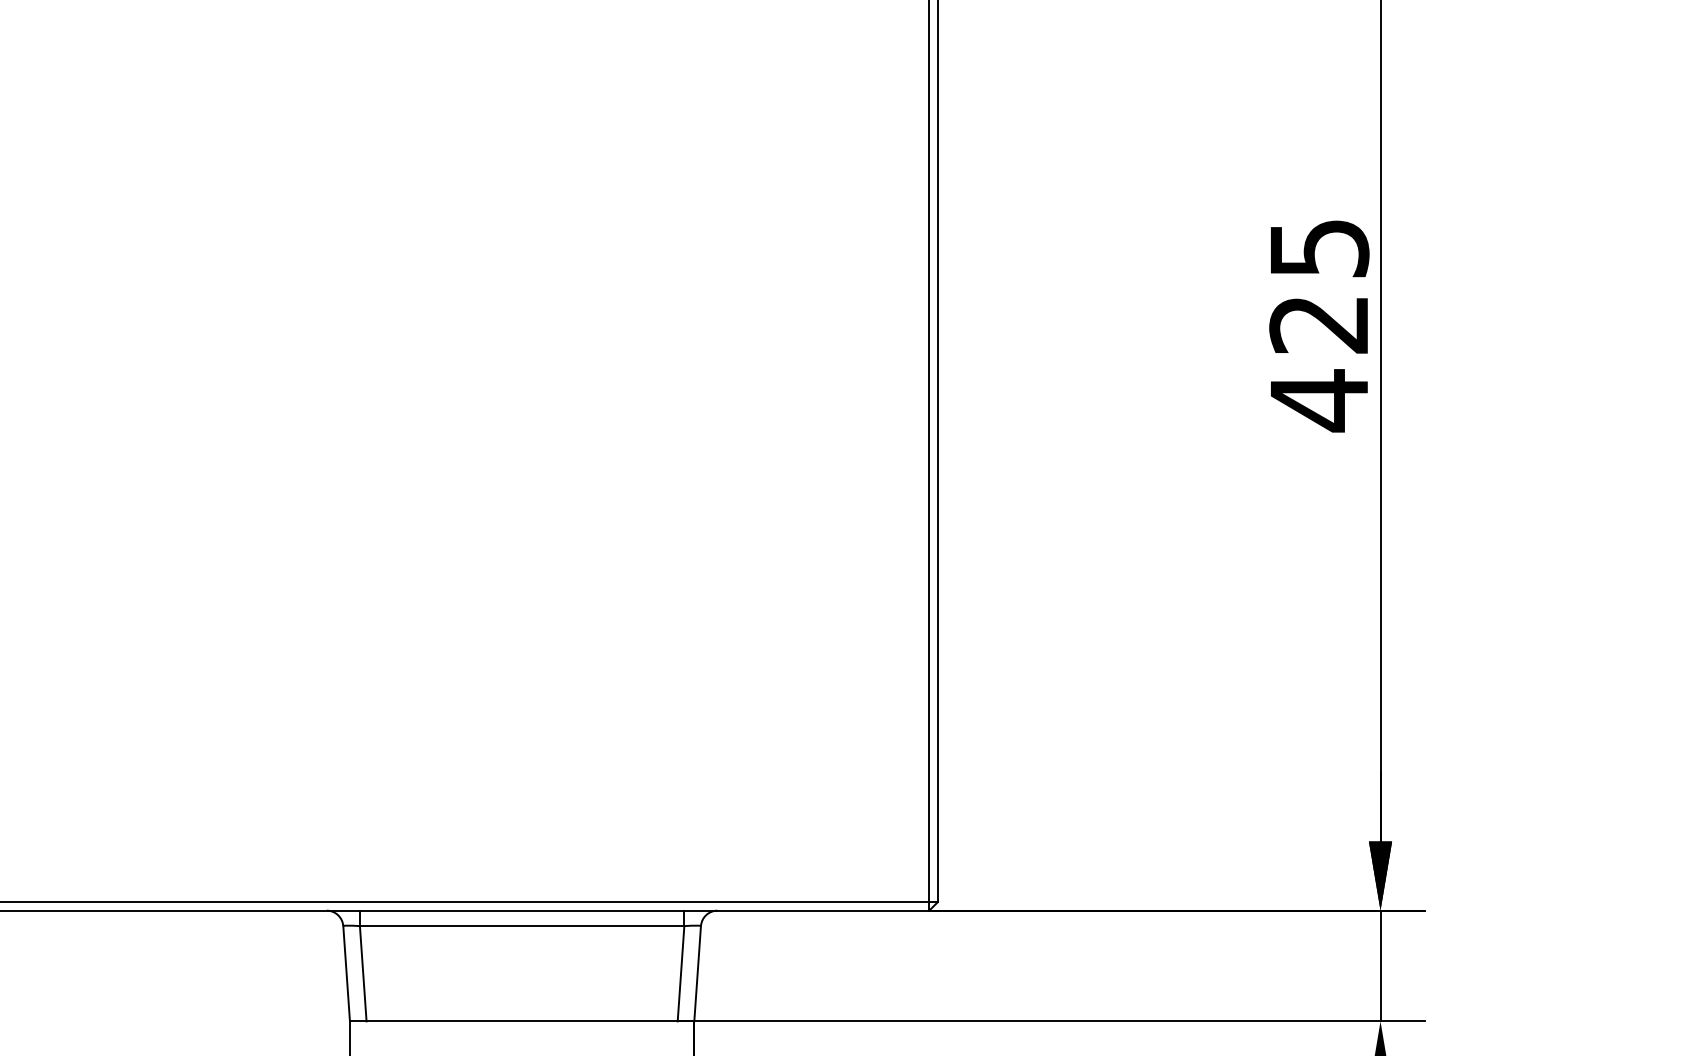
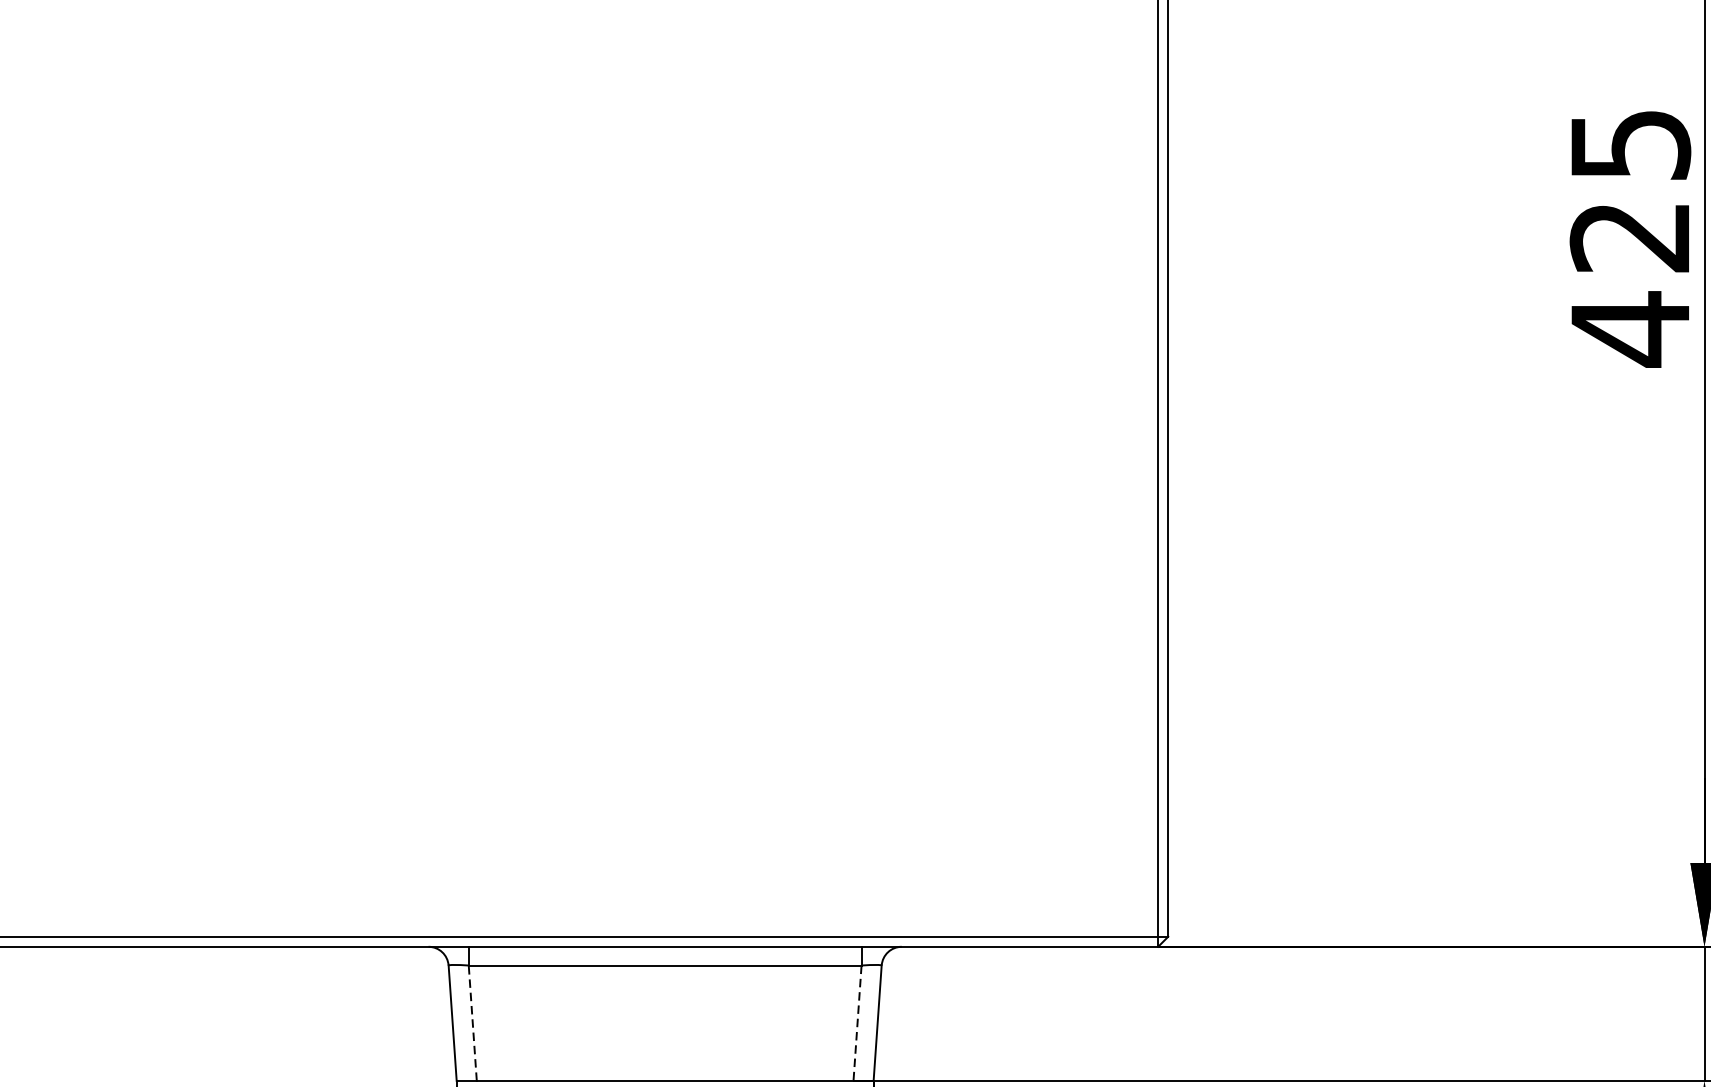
line: (363, 973) -> (473, 1022), solid -> dashed
line: (681, 973) -> (858, 1022), solid -> dashed

